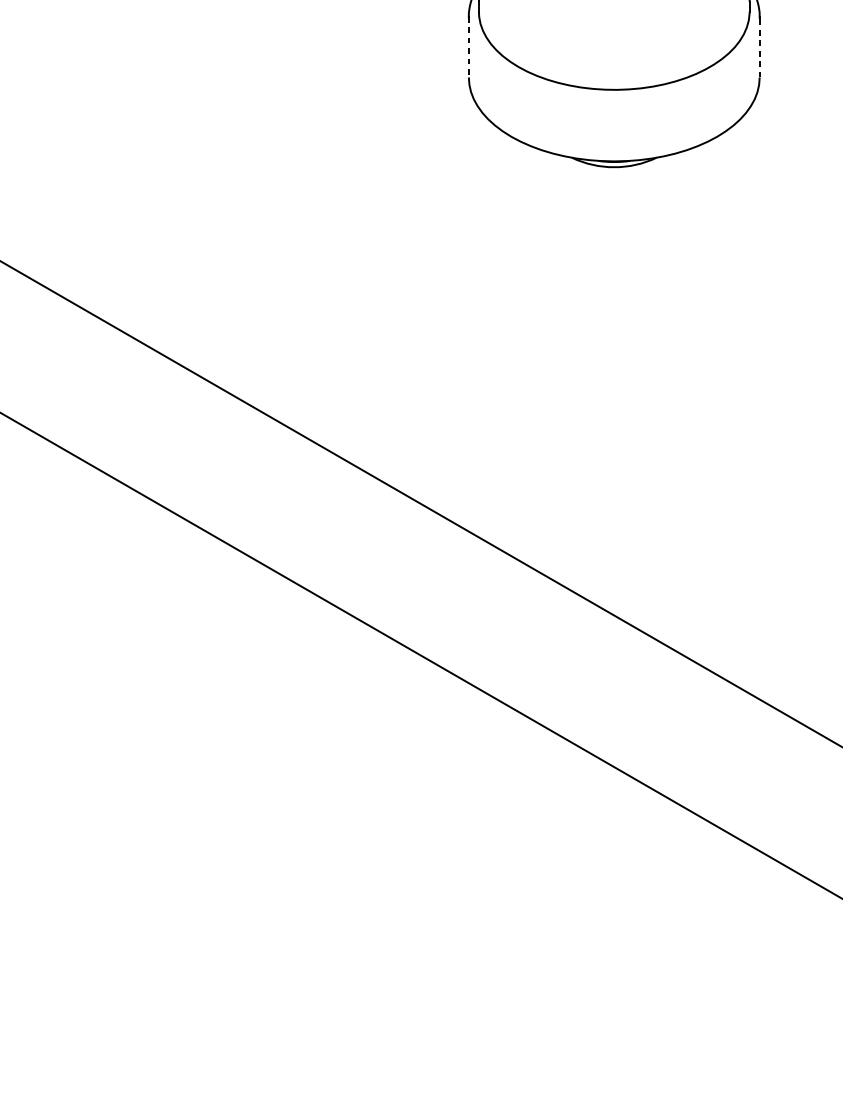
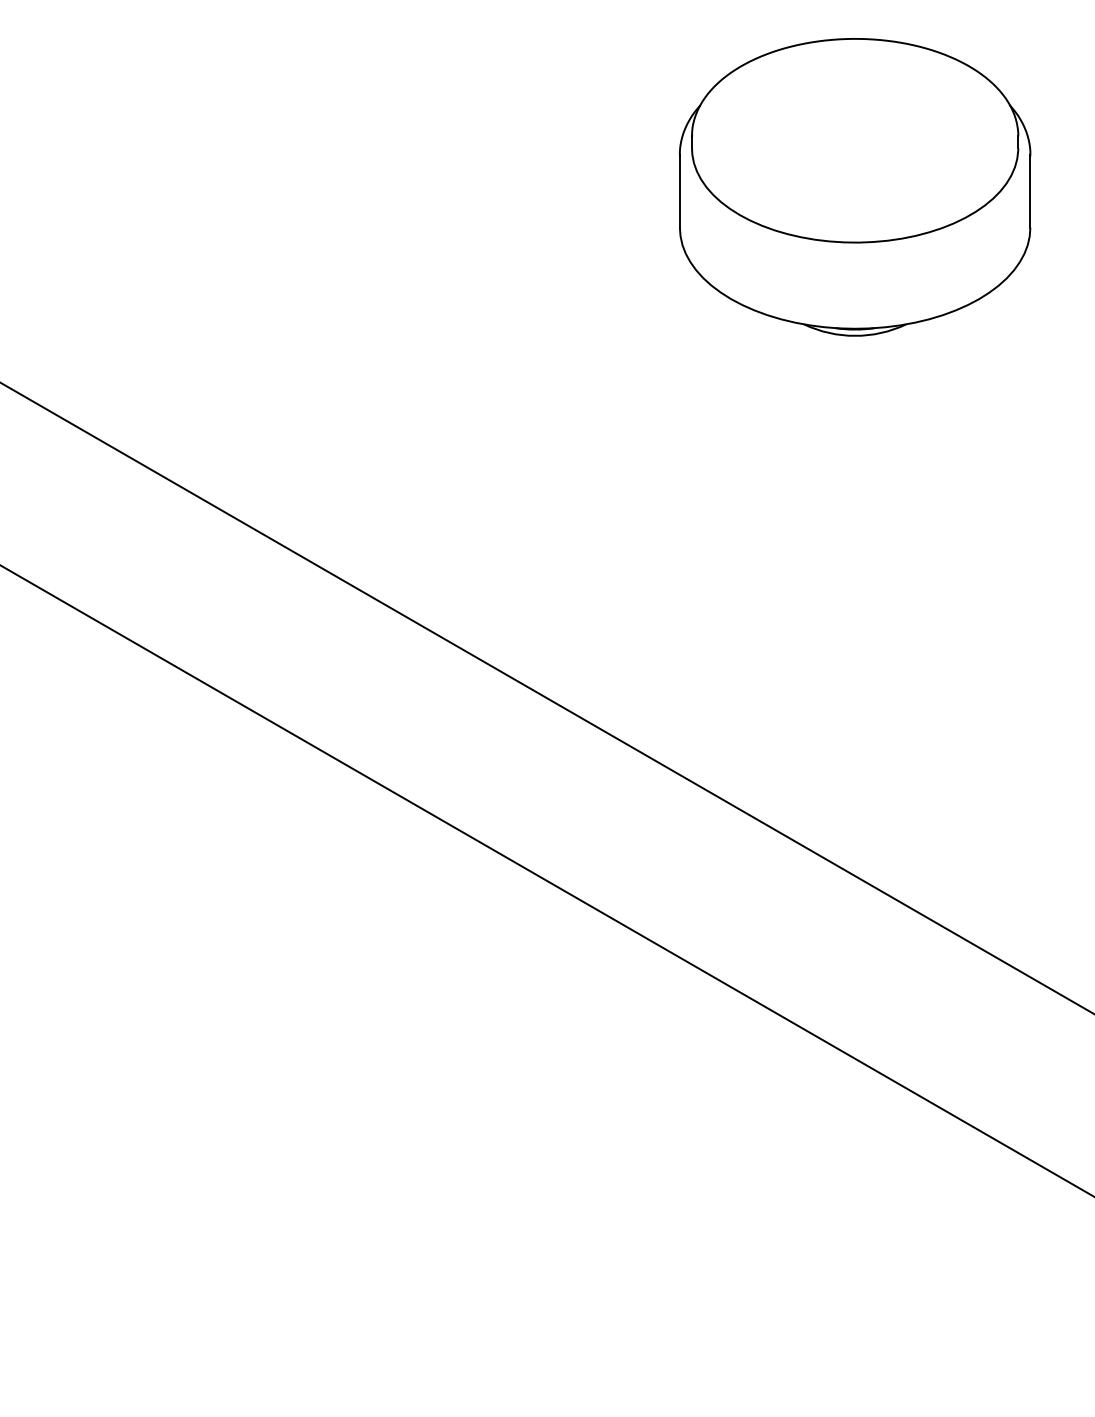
line: (468, 47) -> (679, 191), dashed -> solid
line: (759, 47) -> (1030, 191), dashed -> solid

